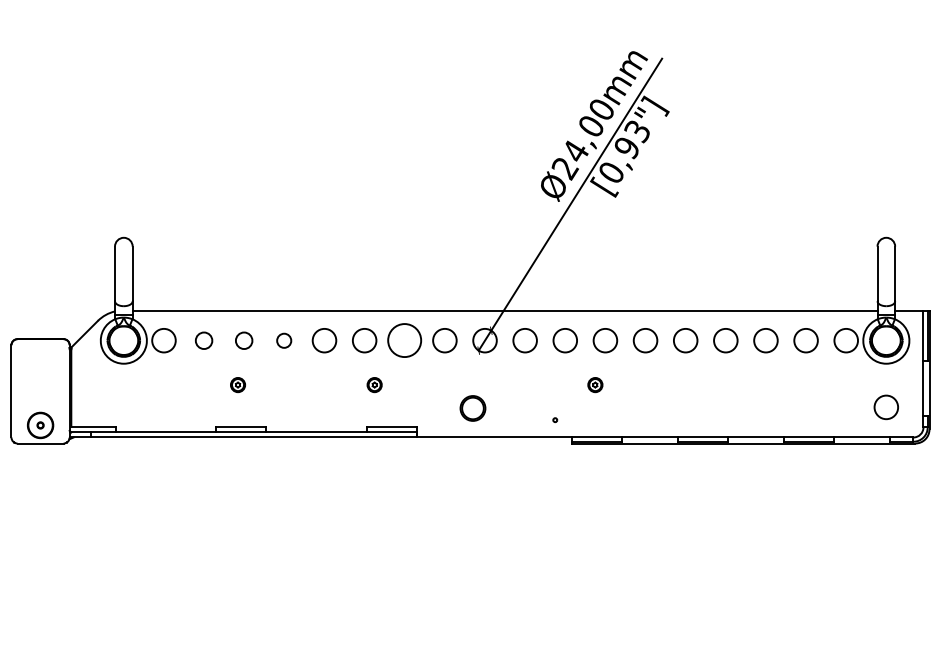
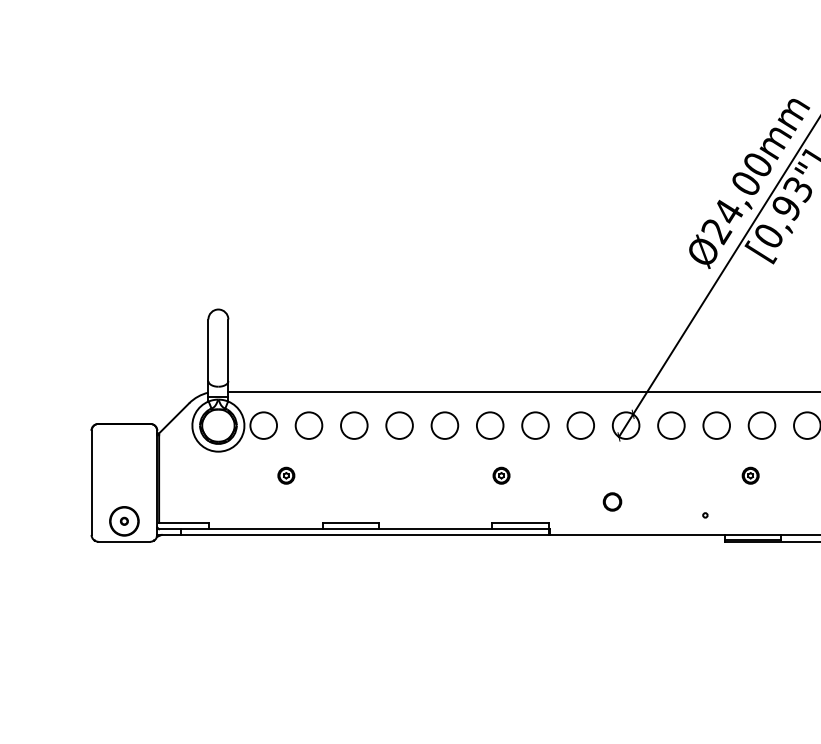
circle: (203, 340) -> (308, 425), size x1.43
circle: (243, 340) -> (353, 425), size x1.43
circle: (283, 340) -> (398, 425), size x1.67
circle: (404, 340) -> (535, 425), size x0.71
part: (237, 385) -> (285, 476), moved
circle: (472, 407) -> (611, 501), size x0.62

